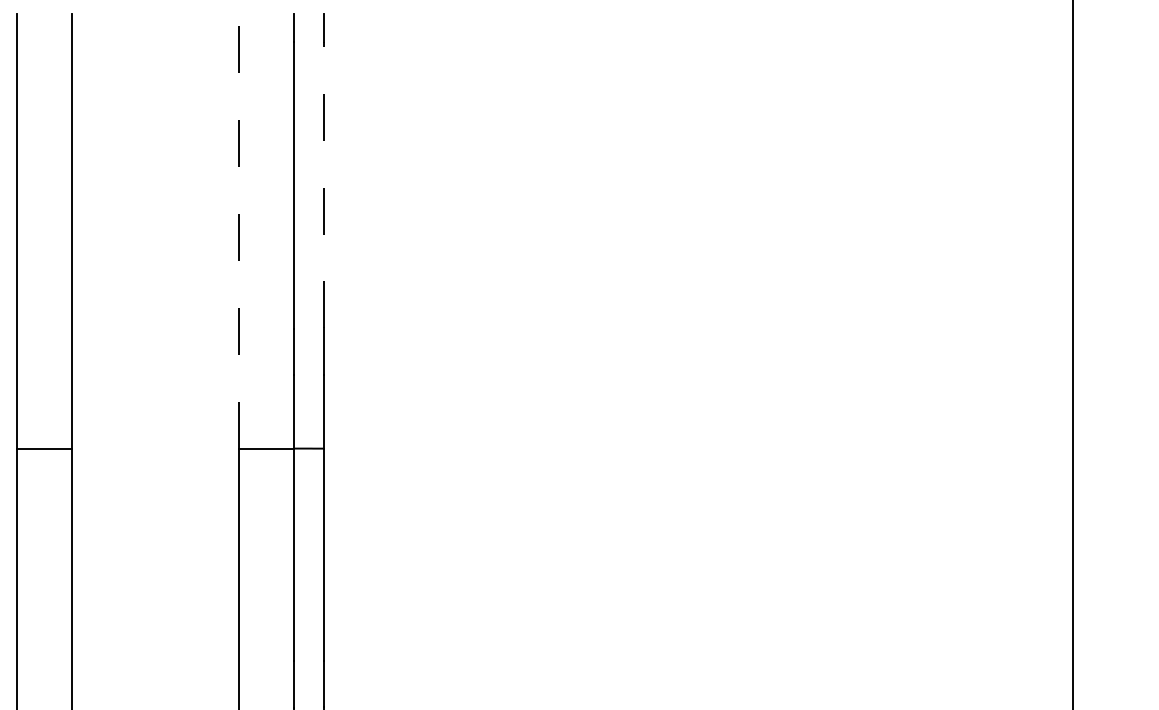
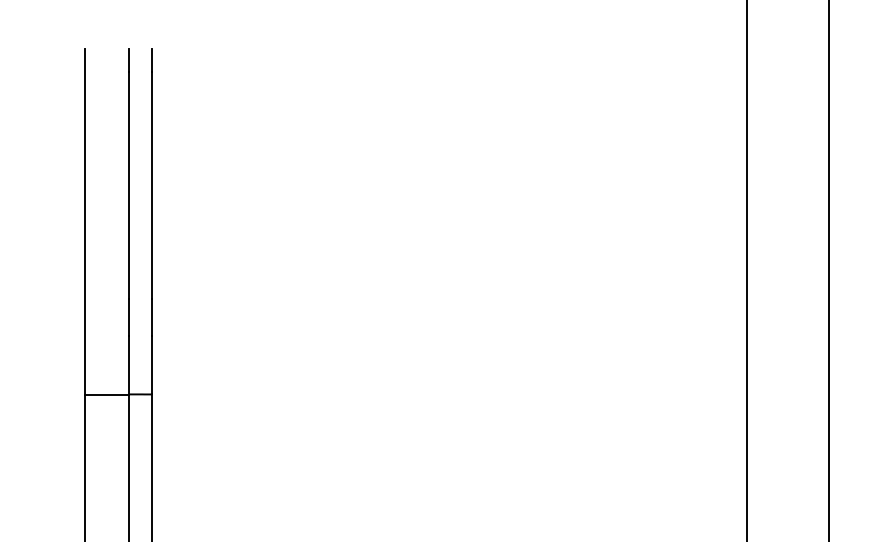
line: (323, 184) -> (152, 184), dashed -> solid
line: (238, 230) -> (84, 221), dashed -> solid

